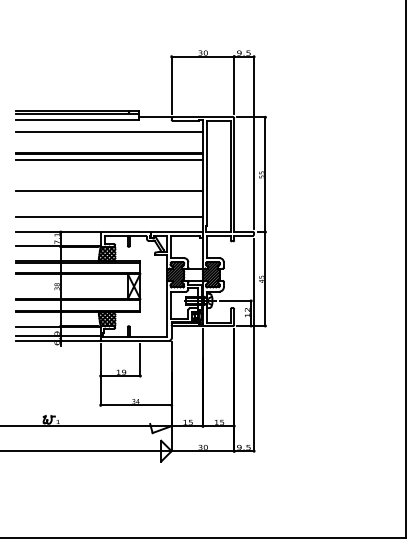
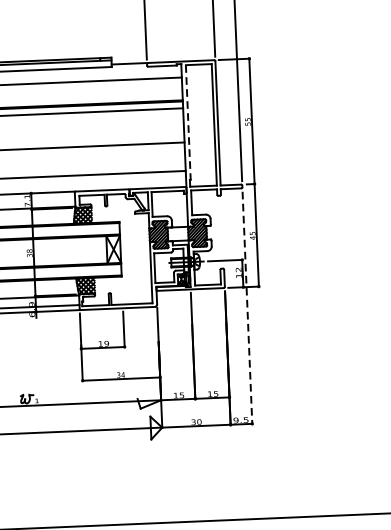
line: (207, 173) -> (188, 122), solid -> dashed
line: (254, 345) -> (247, 308), solid -> dashed

